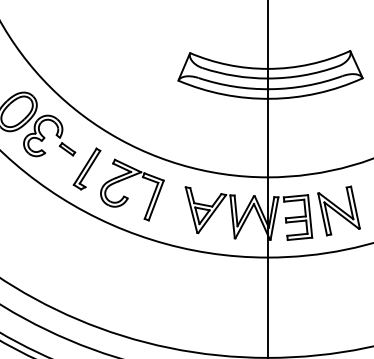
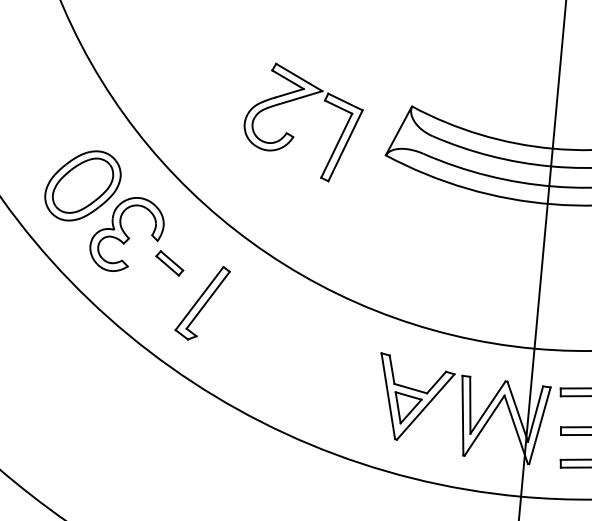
part: (128, 197) -> (294, 135), moved

